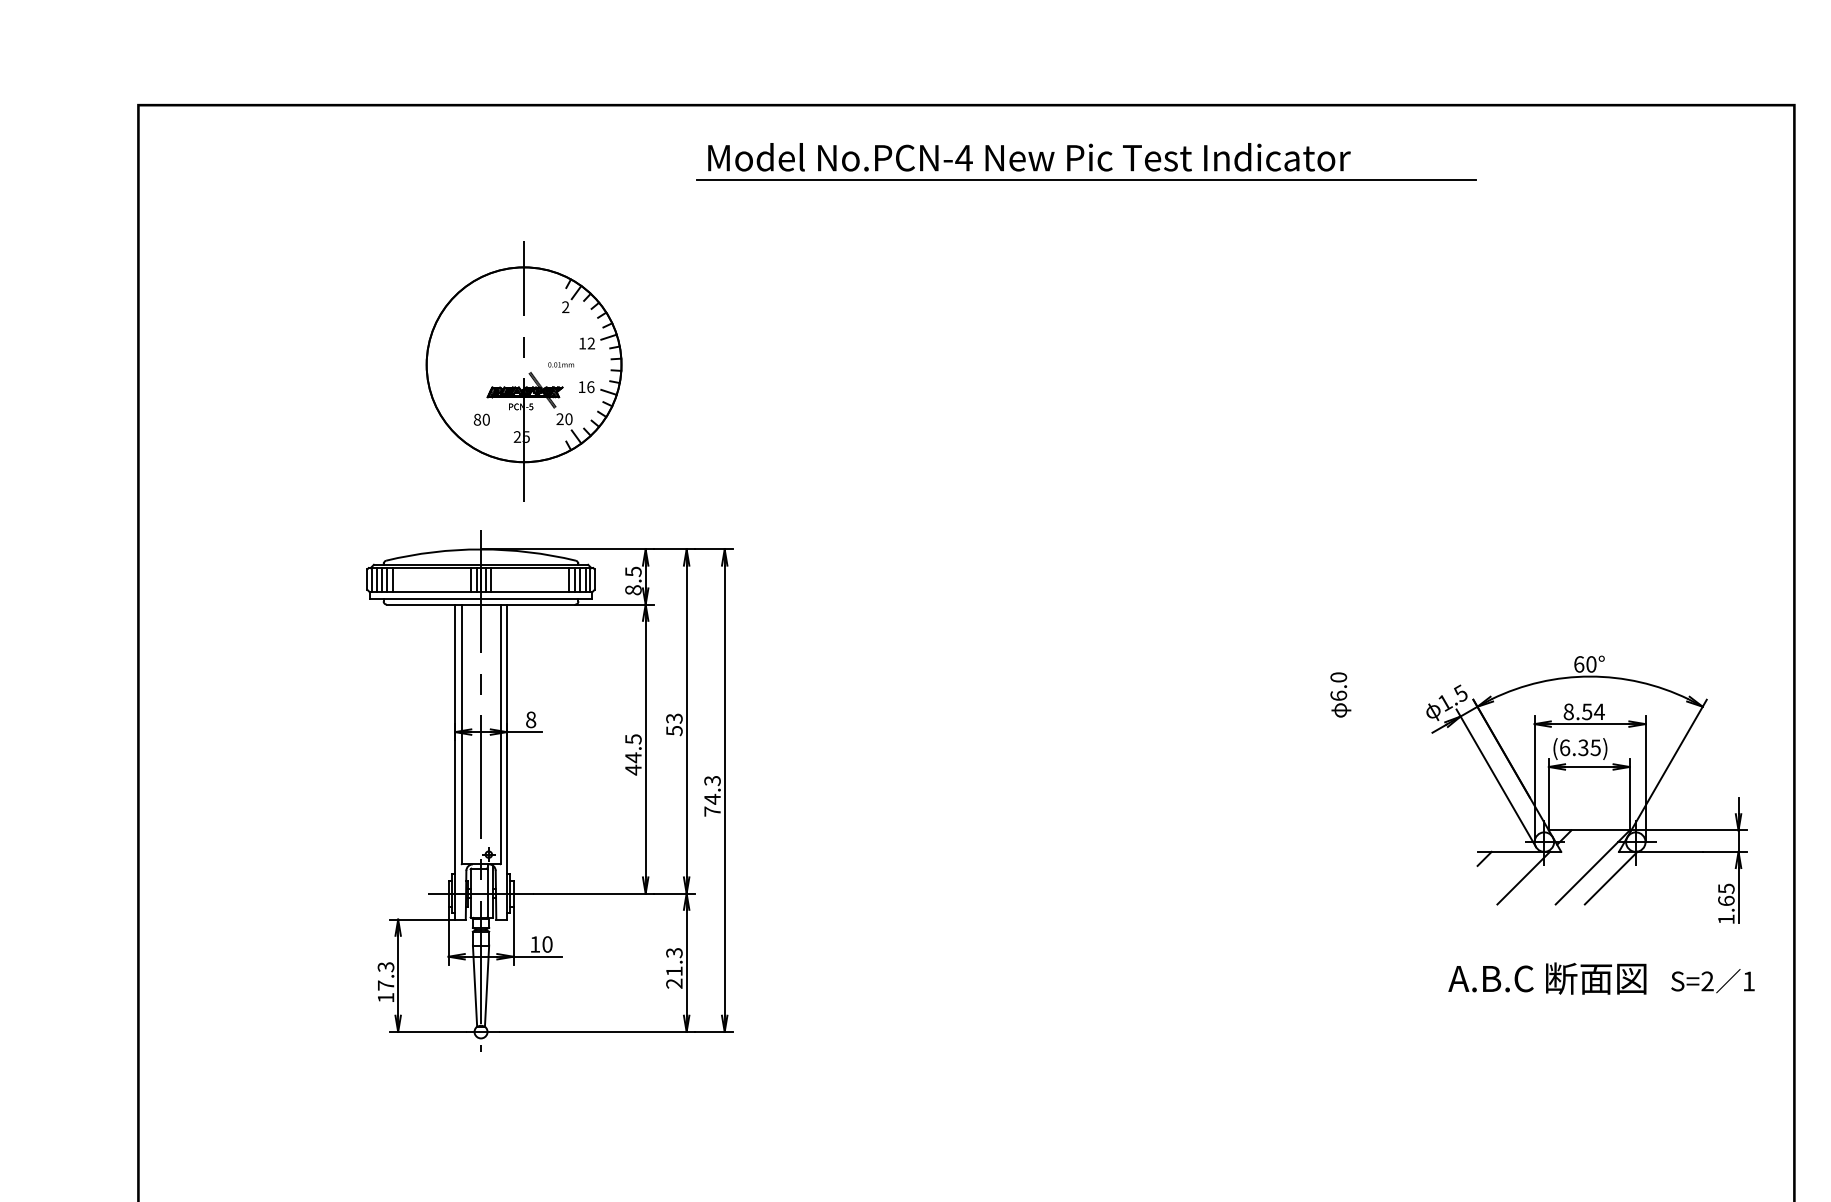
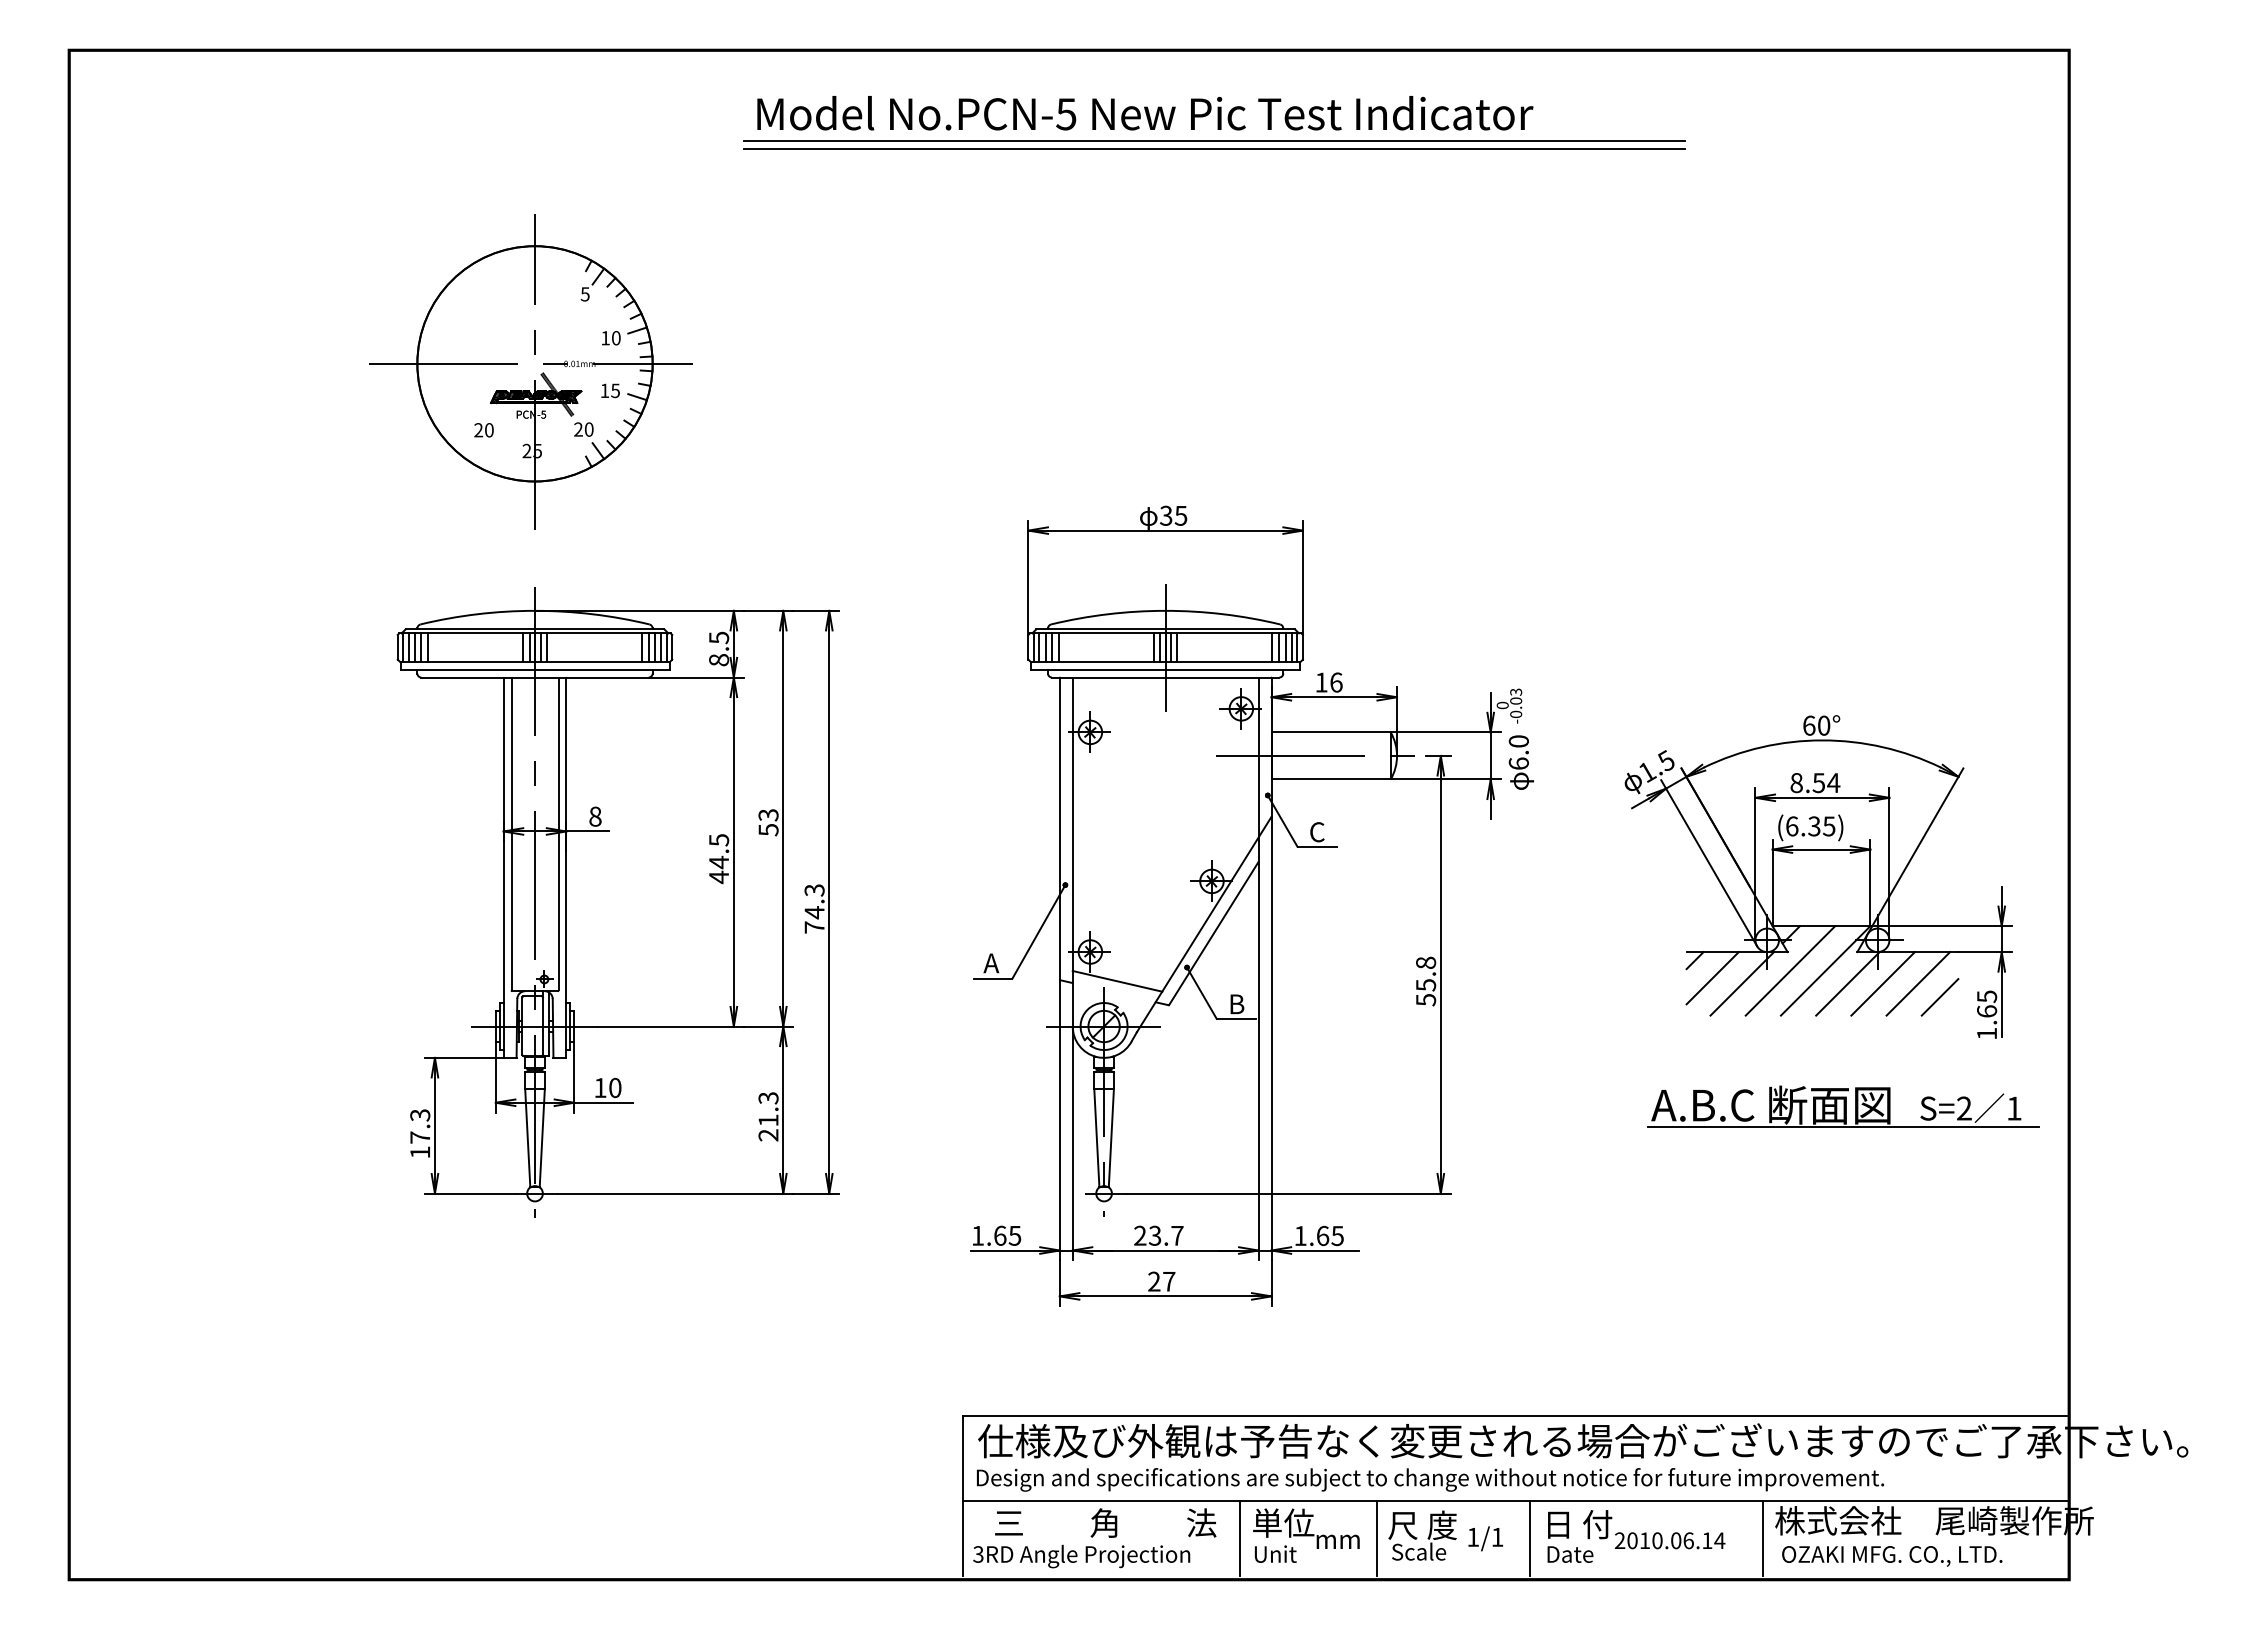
text: (964, 158) -> (1066, 114), No.PCN-4 -> No.PCN-5
line: (1086, 186) -> (1214, 148), added
text: (565, 307) -> (584, 294), 2 -> 5
text: (591, 343) -> (616, 338), 12 -> 10
line: (520, 364) -> (530, 363), added
text: (590, 386) -> (615, 390), 16 -> 15
text: (477, 419) -> (478, 430), 80 -> 20
part: (549, 790) -> (617, 902), moved
part: (1113, 813) -> (1246, 905), added
line: (1563, 867) -> (1790, 970), added
line: (1499, 873) -> (1712, 978), added
line: (1639, 877) -> (1882, 983), added
line: (1669, 877) -> (1918, 983), added
line: (1687, 889) -> (1939, 997), added
line: (1607, 996) -> (1843, 1126), added

